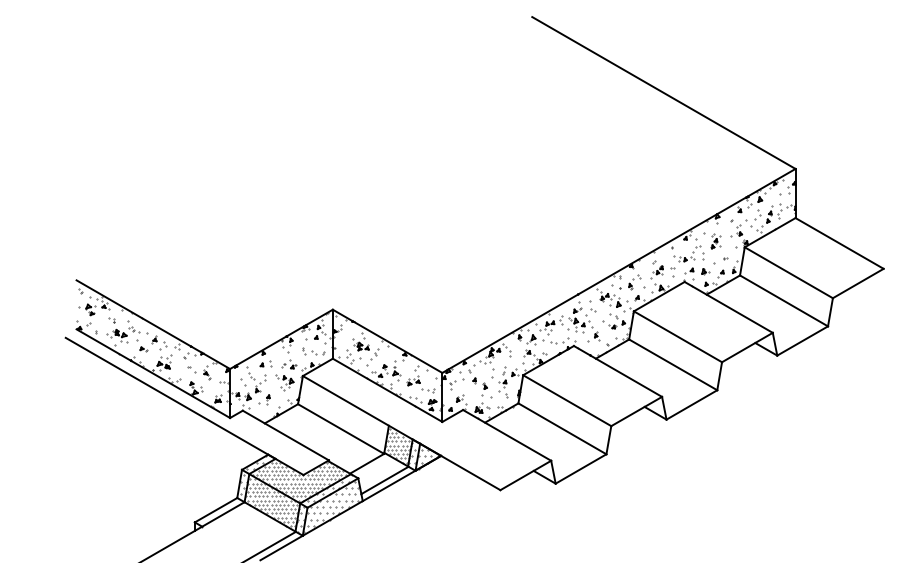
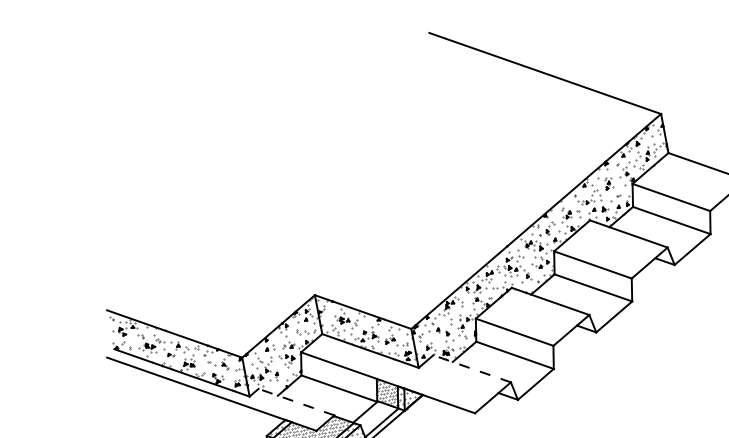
line: (285, 435) -> (296, 402), solid -> dashed
line: (507, 435) -> (472, 368), solid -> dashed

